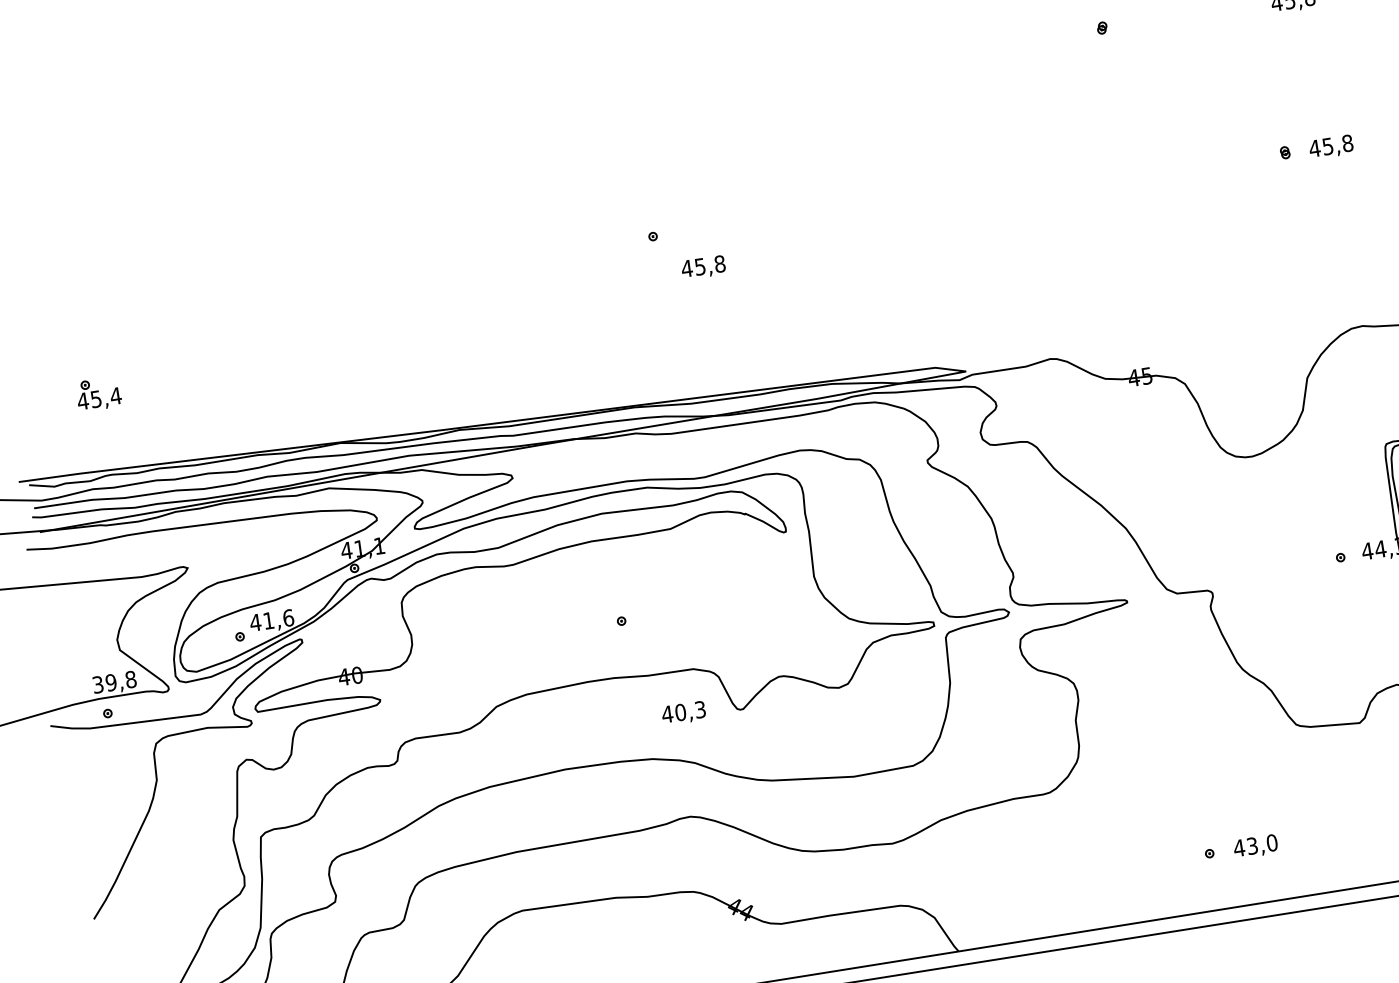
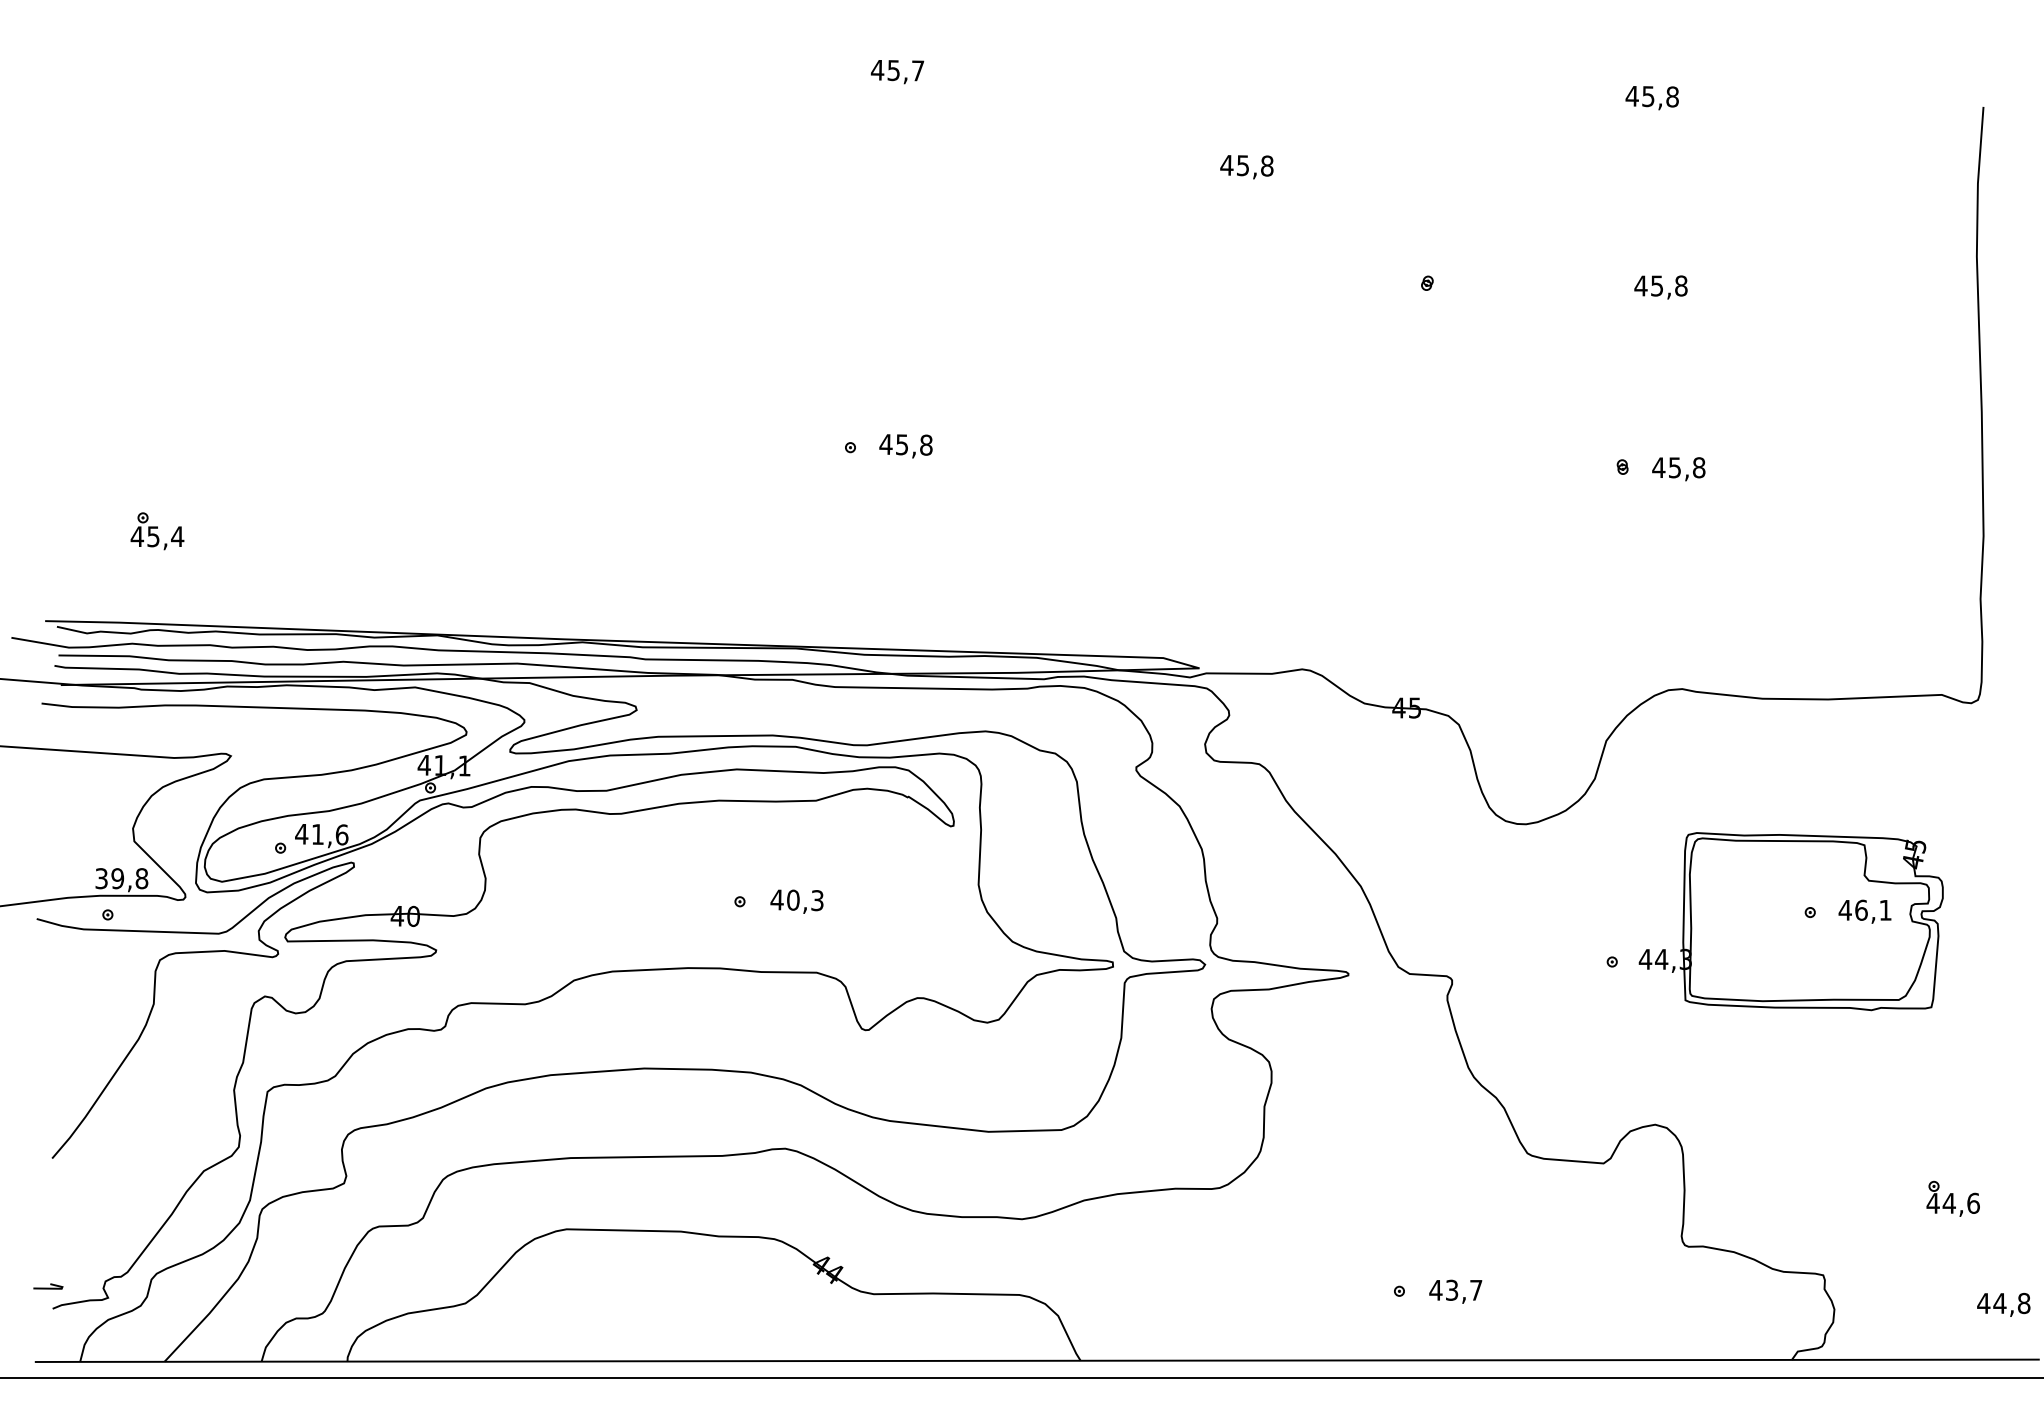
text: (703, 267) -> (905, 446), moved
text: (683, 713) -> (796, 901), moved
text: (1272, 842) -> (1476, 1289), 43,0 -> 43,7

